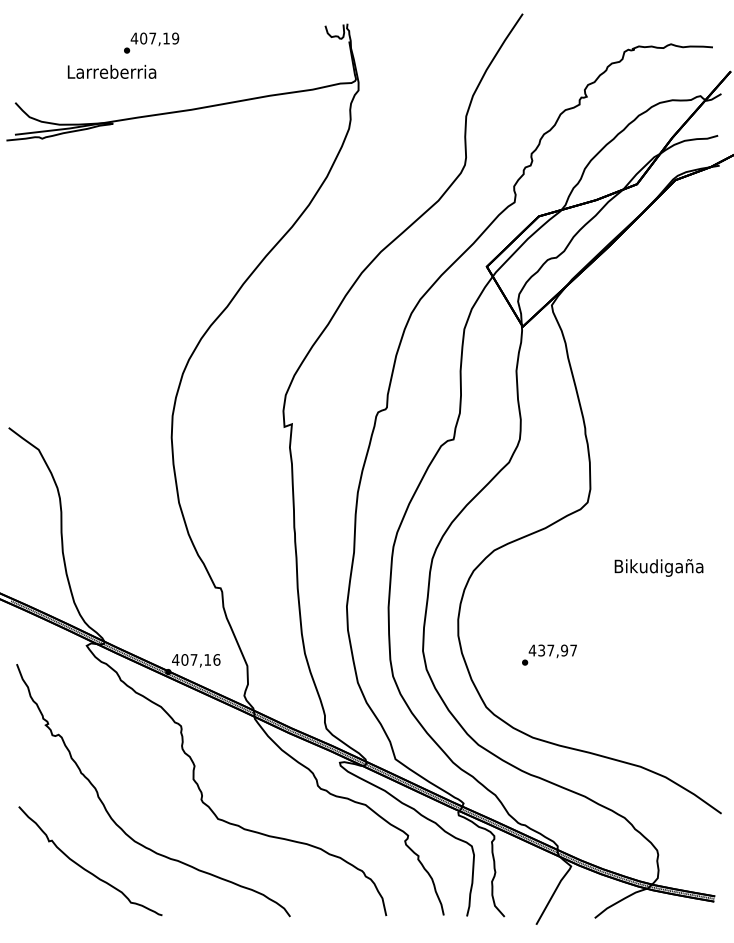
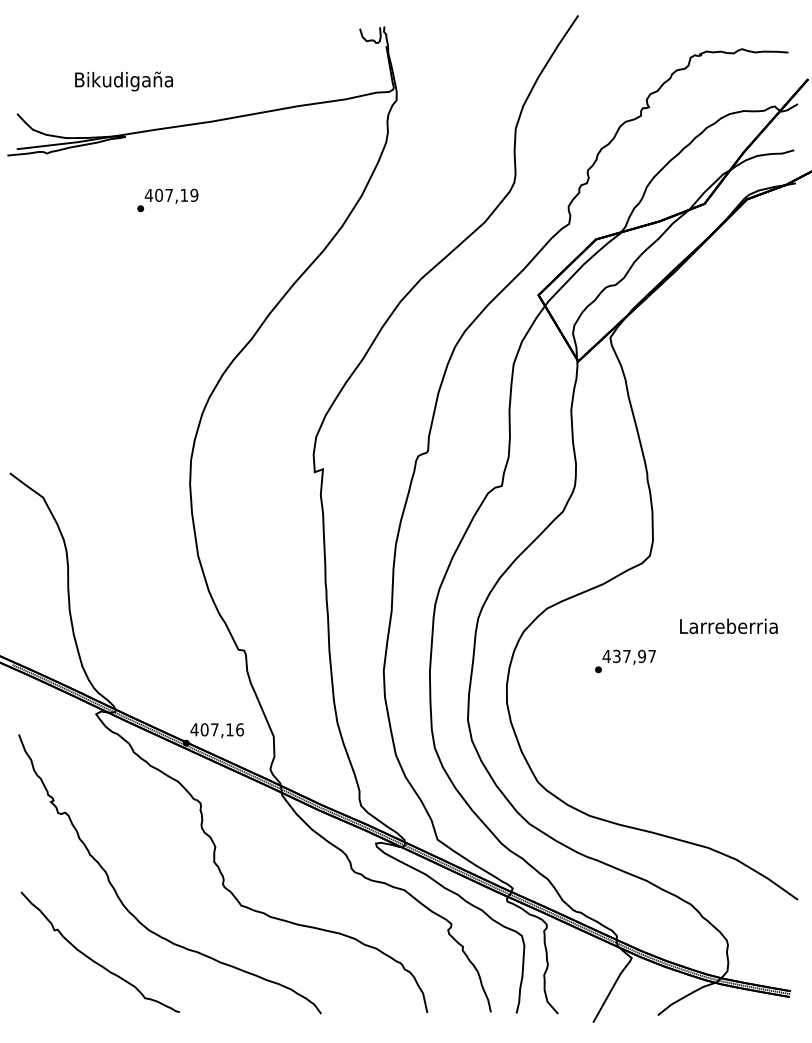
text: (151, 42) -> (167, 199), moved
text: (111, 73) -> (123, 81), Larreberria -> Bikudigaña
text: (658, 567) -> (728, 627), Bikudigaña -> Larreberria
text: (549, 654) -> (625, 660), moved

